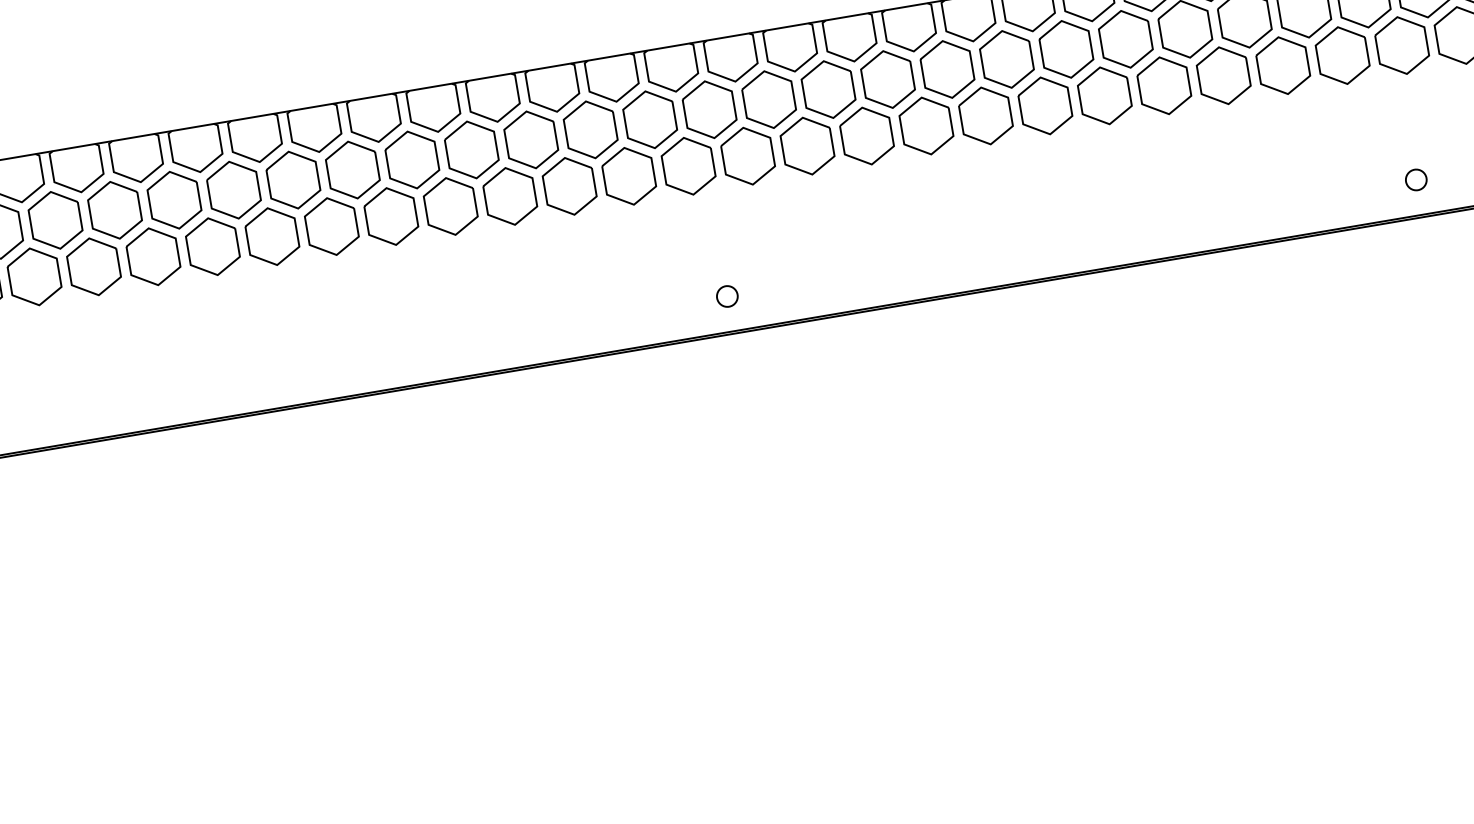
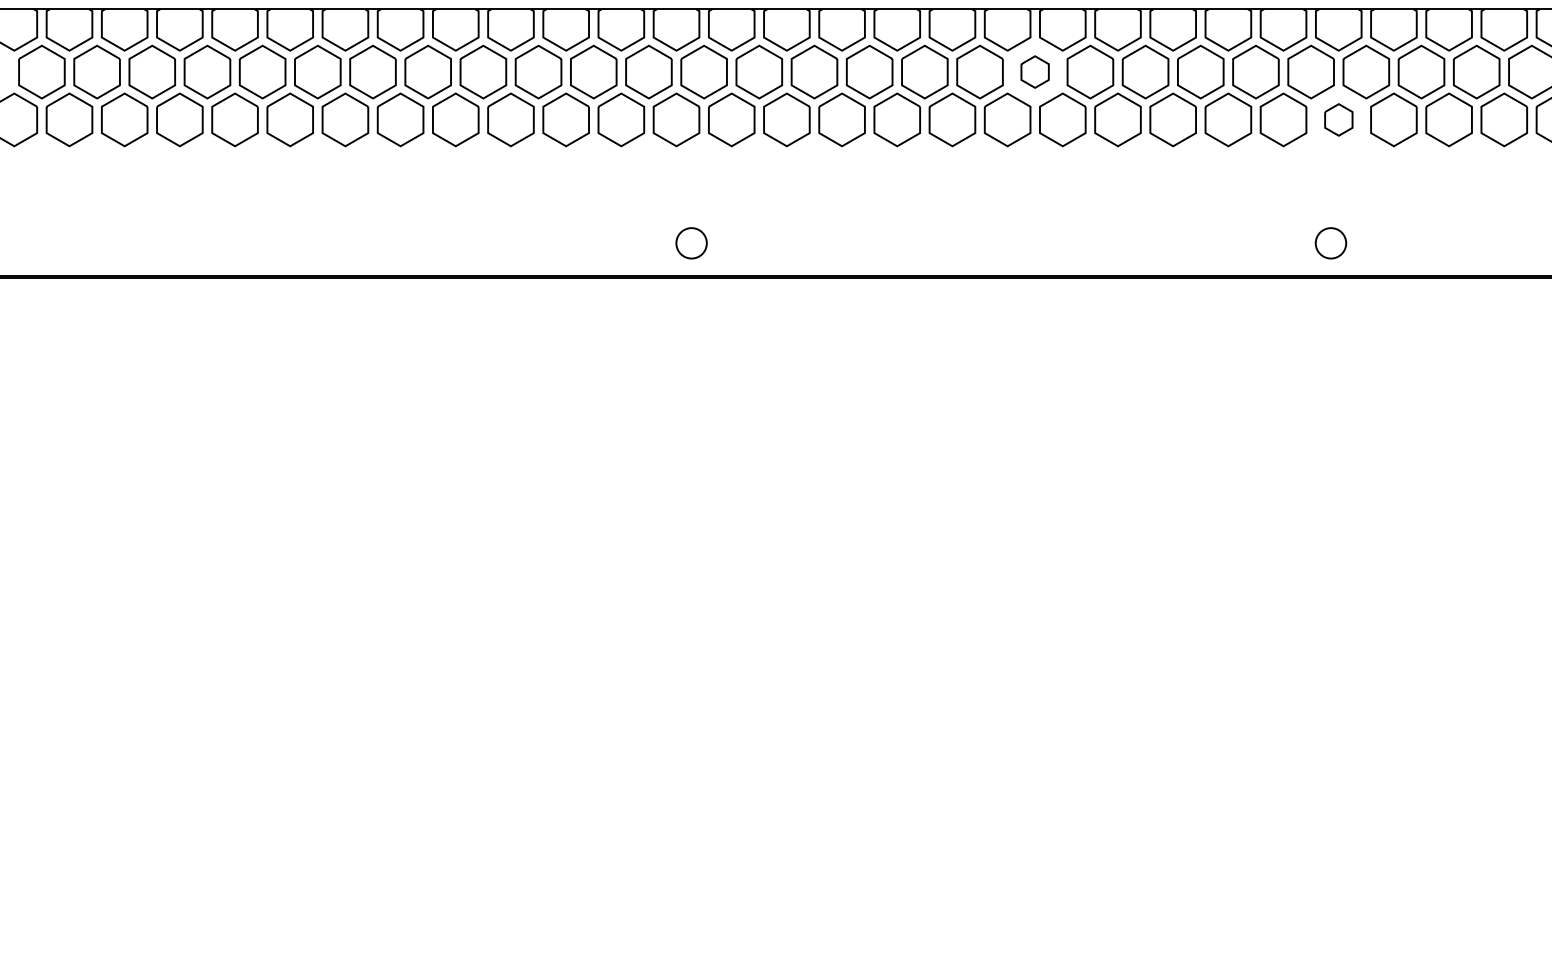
part: (1401, 45) -> (1338, 119), size x0.6
part: (1065, 48) -> (1034, 71), size x0.6
circle: (1415, 179) -> (1330, 242), size x1.6
circle: (727, 295) -> (691, 242), size x1.6

